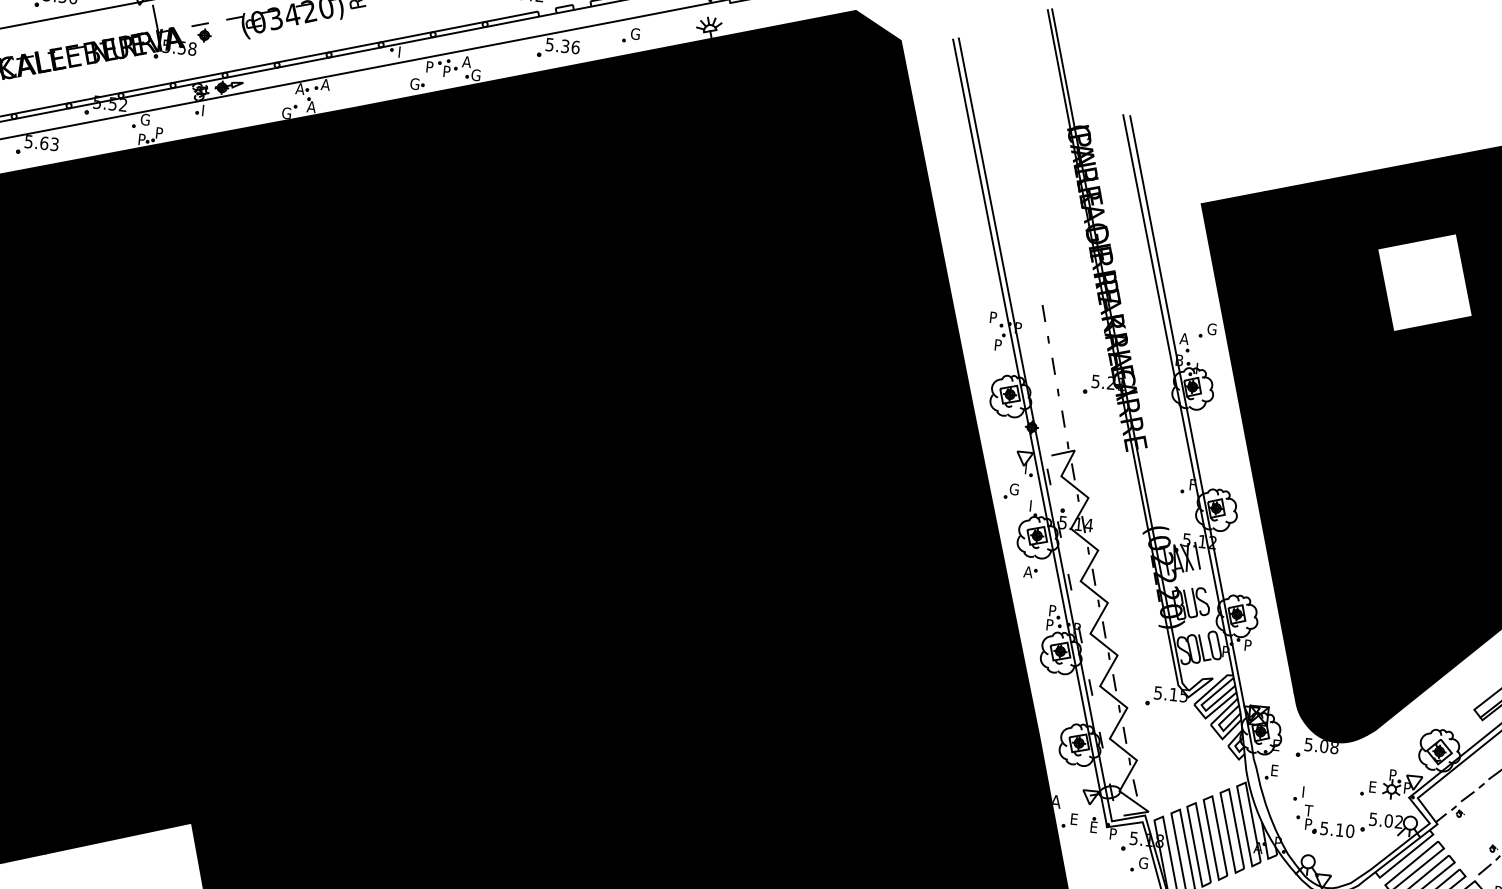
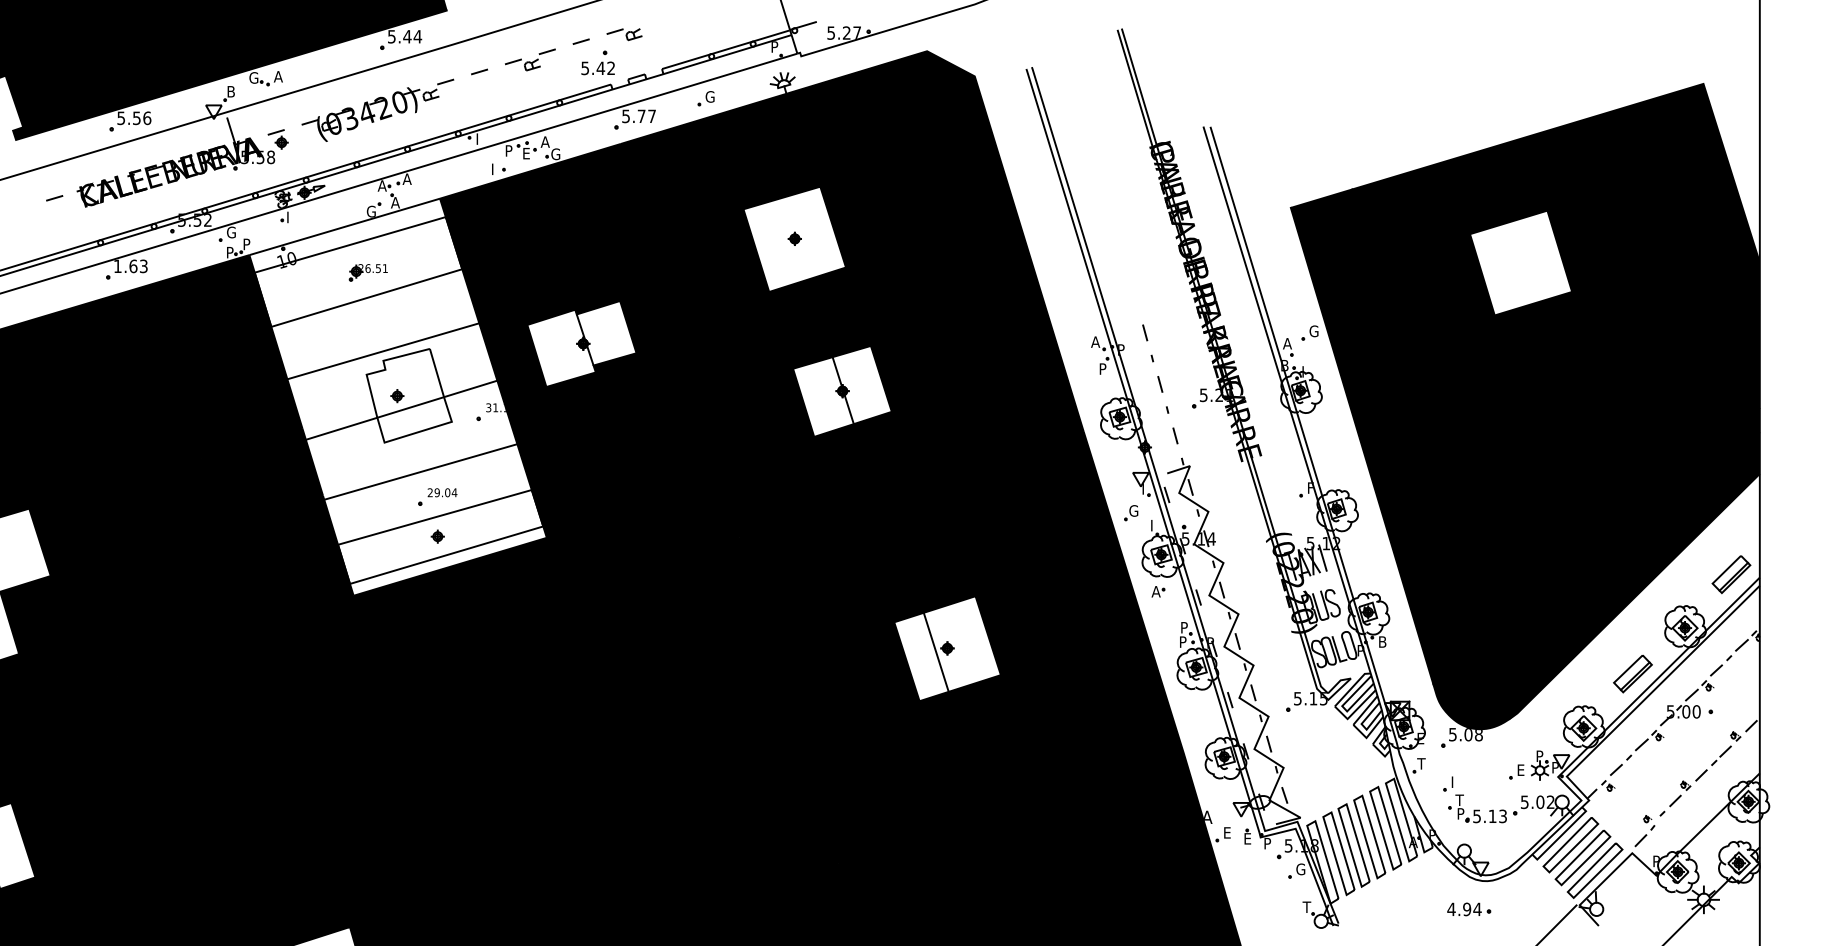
text: (570, 46) -> (646, 116), 5.36 -> 5.77
text: (446, 71) -> (526, 153), P -> E
text: (414, 84) -> (495, 169), G -> I
text: (28, 141) -> (117, 266), 5.63 -> 1.63
fill: (704, 184) -> (794, 239), removed
fill: (482, 266) -> (581, 343), removed
fill: (293, 299) -> (397, 396), removed
text: (993, 316) -> (1095, 341), P -> A
fill: (736, 339) -> (842, 390), removed
fill: (814, 607) -> (947, 648), removed
text: (1249, 644) -> (1383, 641), P -> B
text: (1274, 770) -> (1421, 763), E -> T
text: (1350, 831) -> (1503, 816), 5.10 -> 5.13

